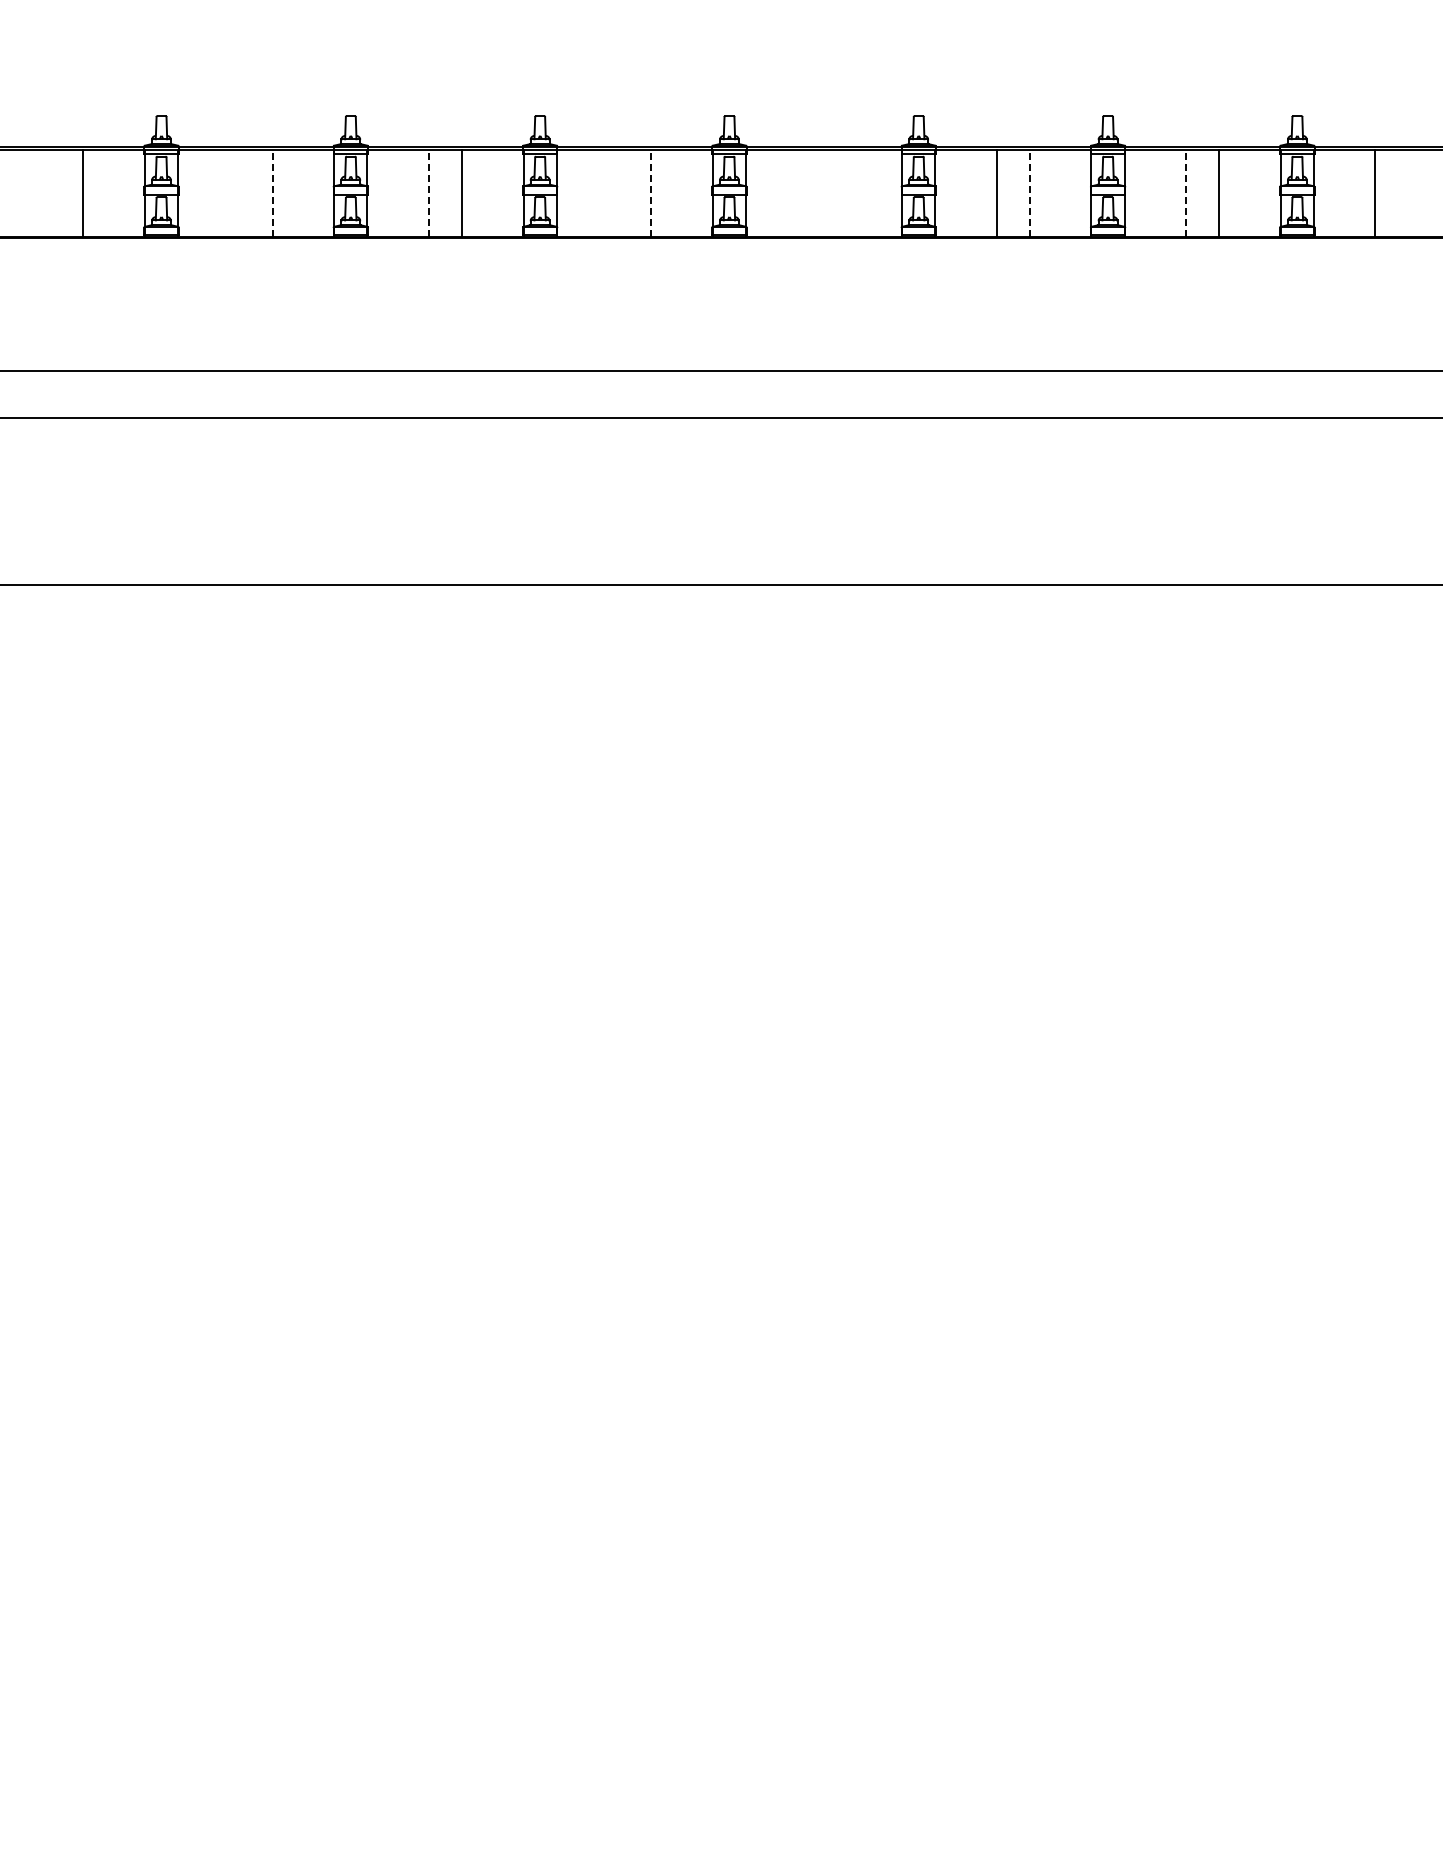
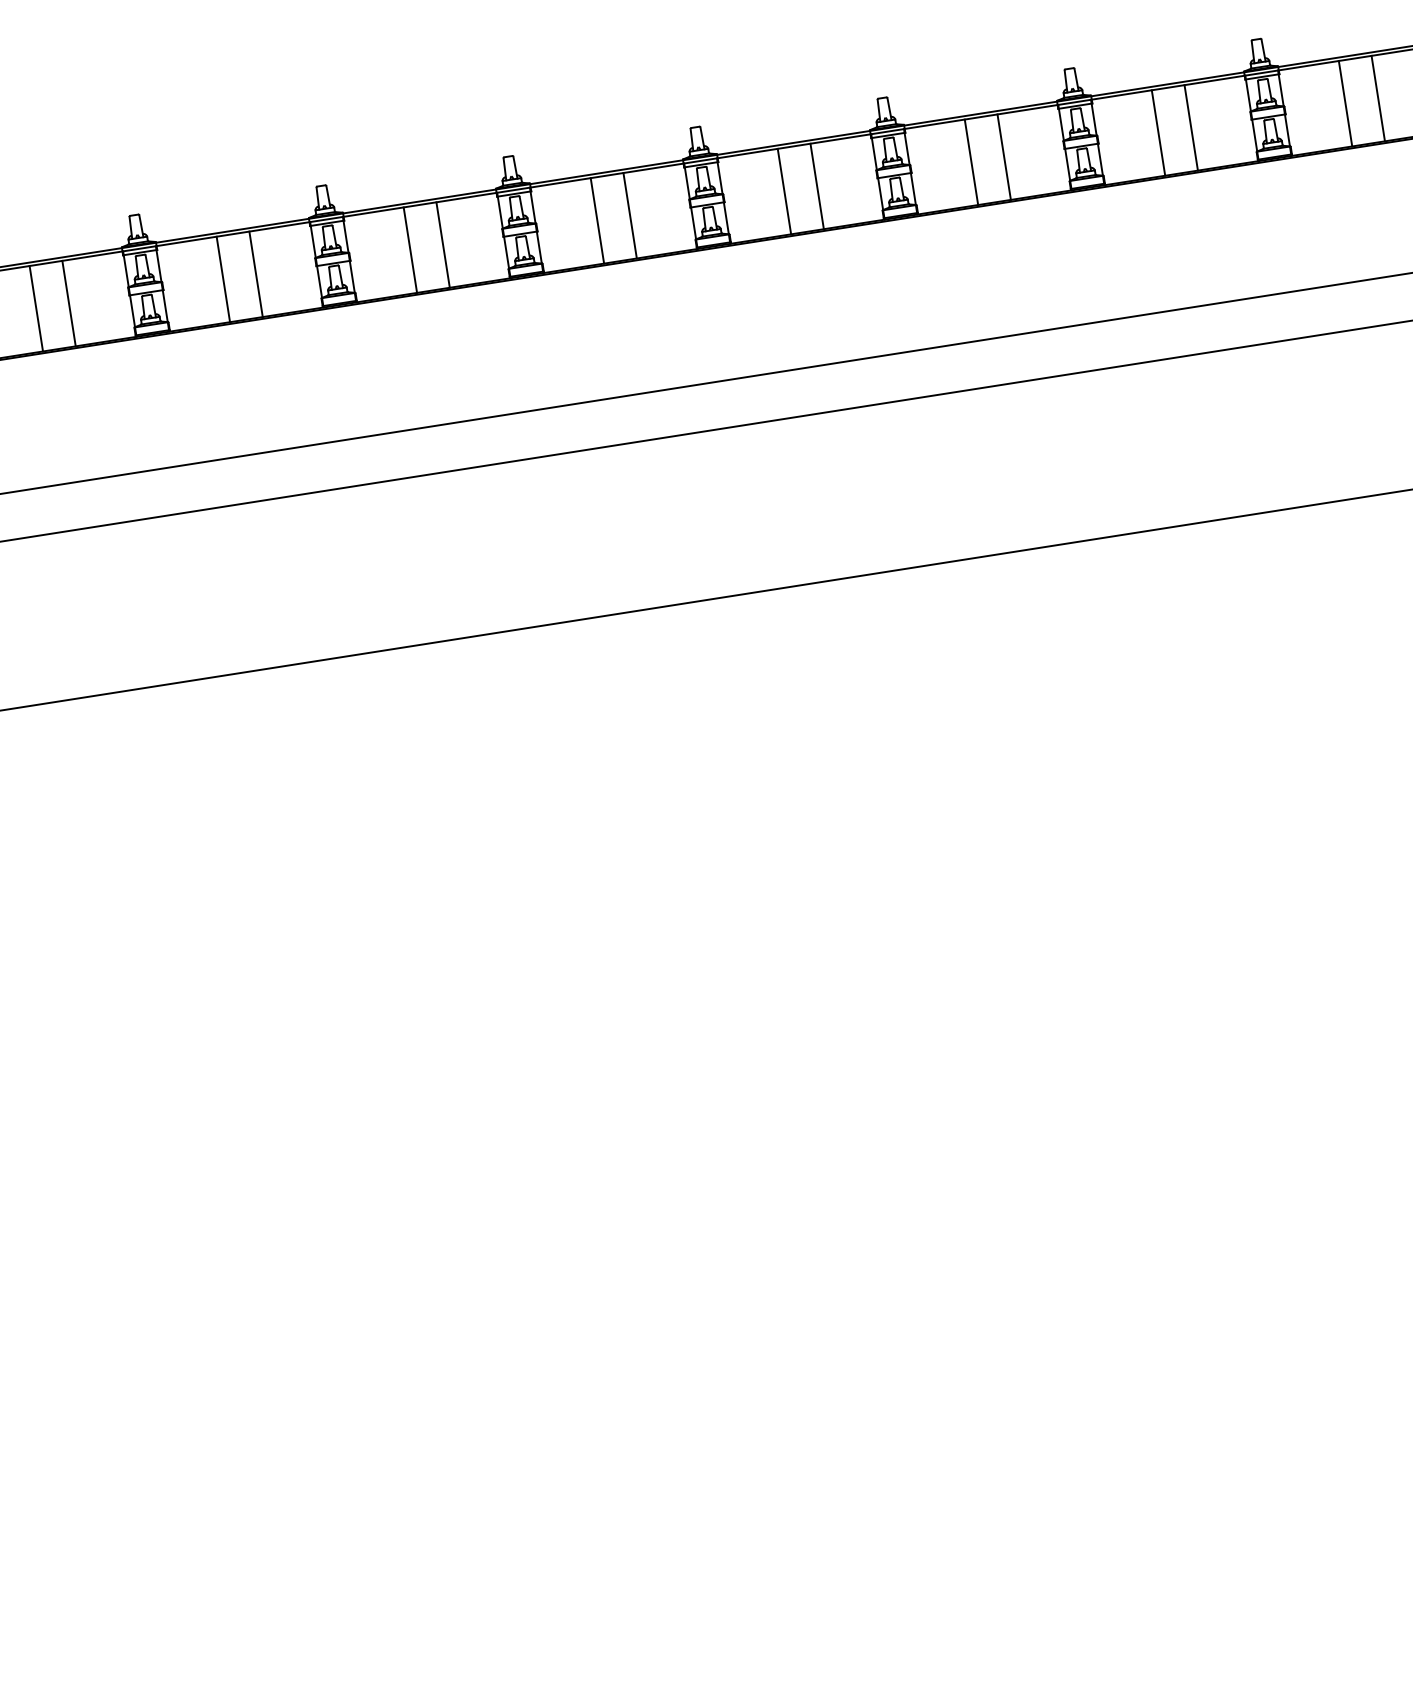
line: (272, 192) -> (255, 273), dashed -> solid
line: (428, 192) -> (409, 249), dashed -> solid
line: (651, 192) -> (630, 214), dashed -> solid
line: (1029, 192) -> (1003, 156), dashed -> solid
line: (1186, 192) -> (1158, 132), dashed -> solid
line: (50, 193) -> (36, 308), added
line: (239, 193) -> (223, 279), added
line: (618, 193) -> (597, 221), added
line: (807, 193) -> (784, 191), added
line: (840, 193) -> (817, 186), added
line: (1408, 193) -> (1378, 98), added

